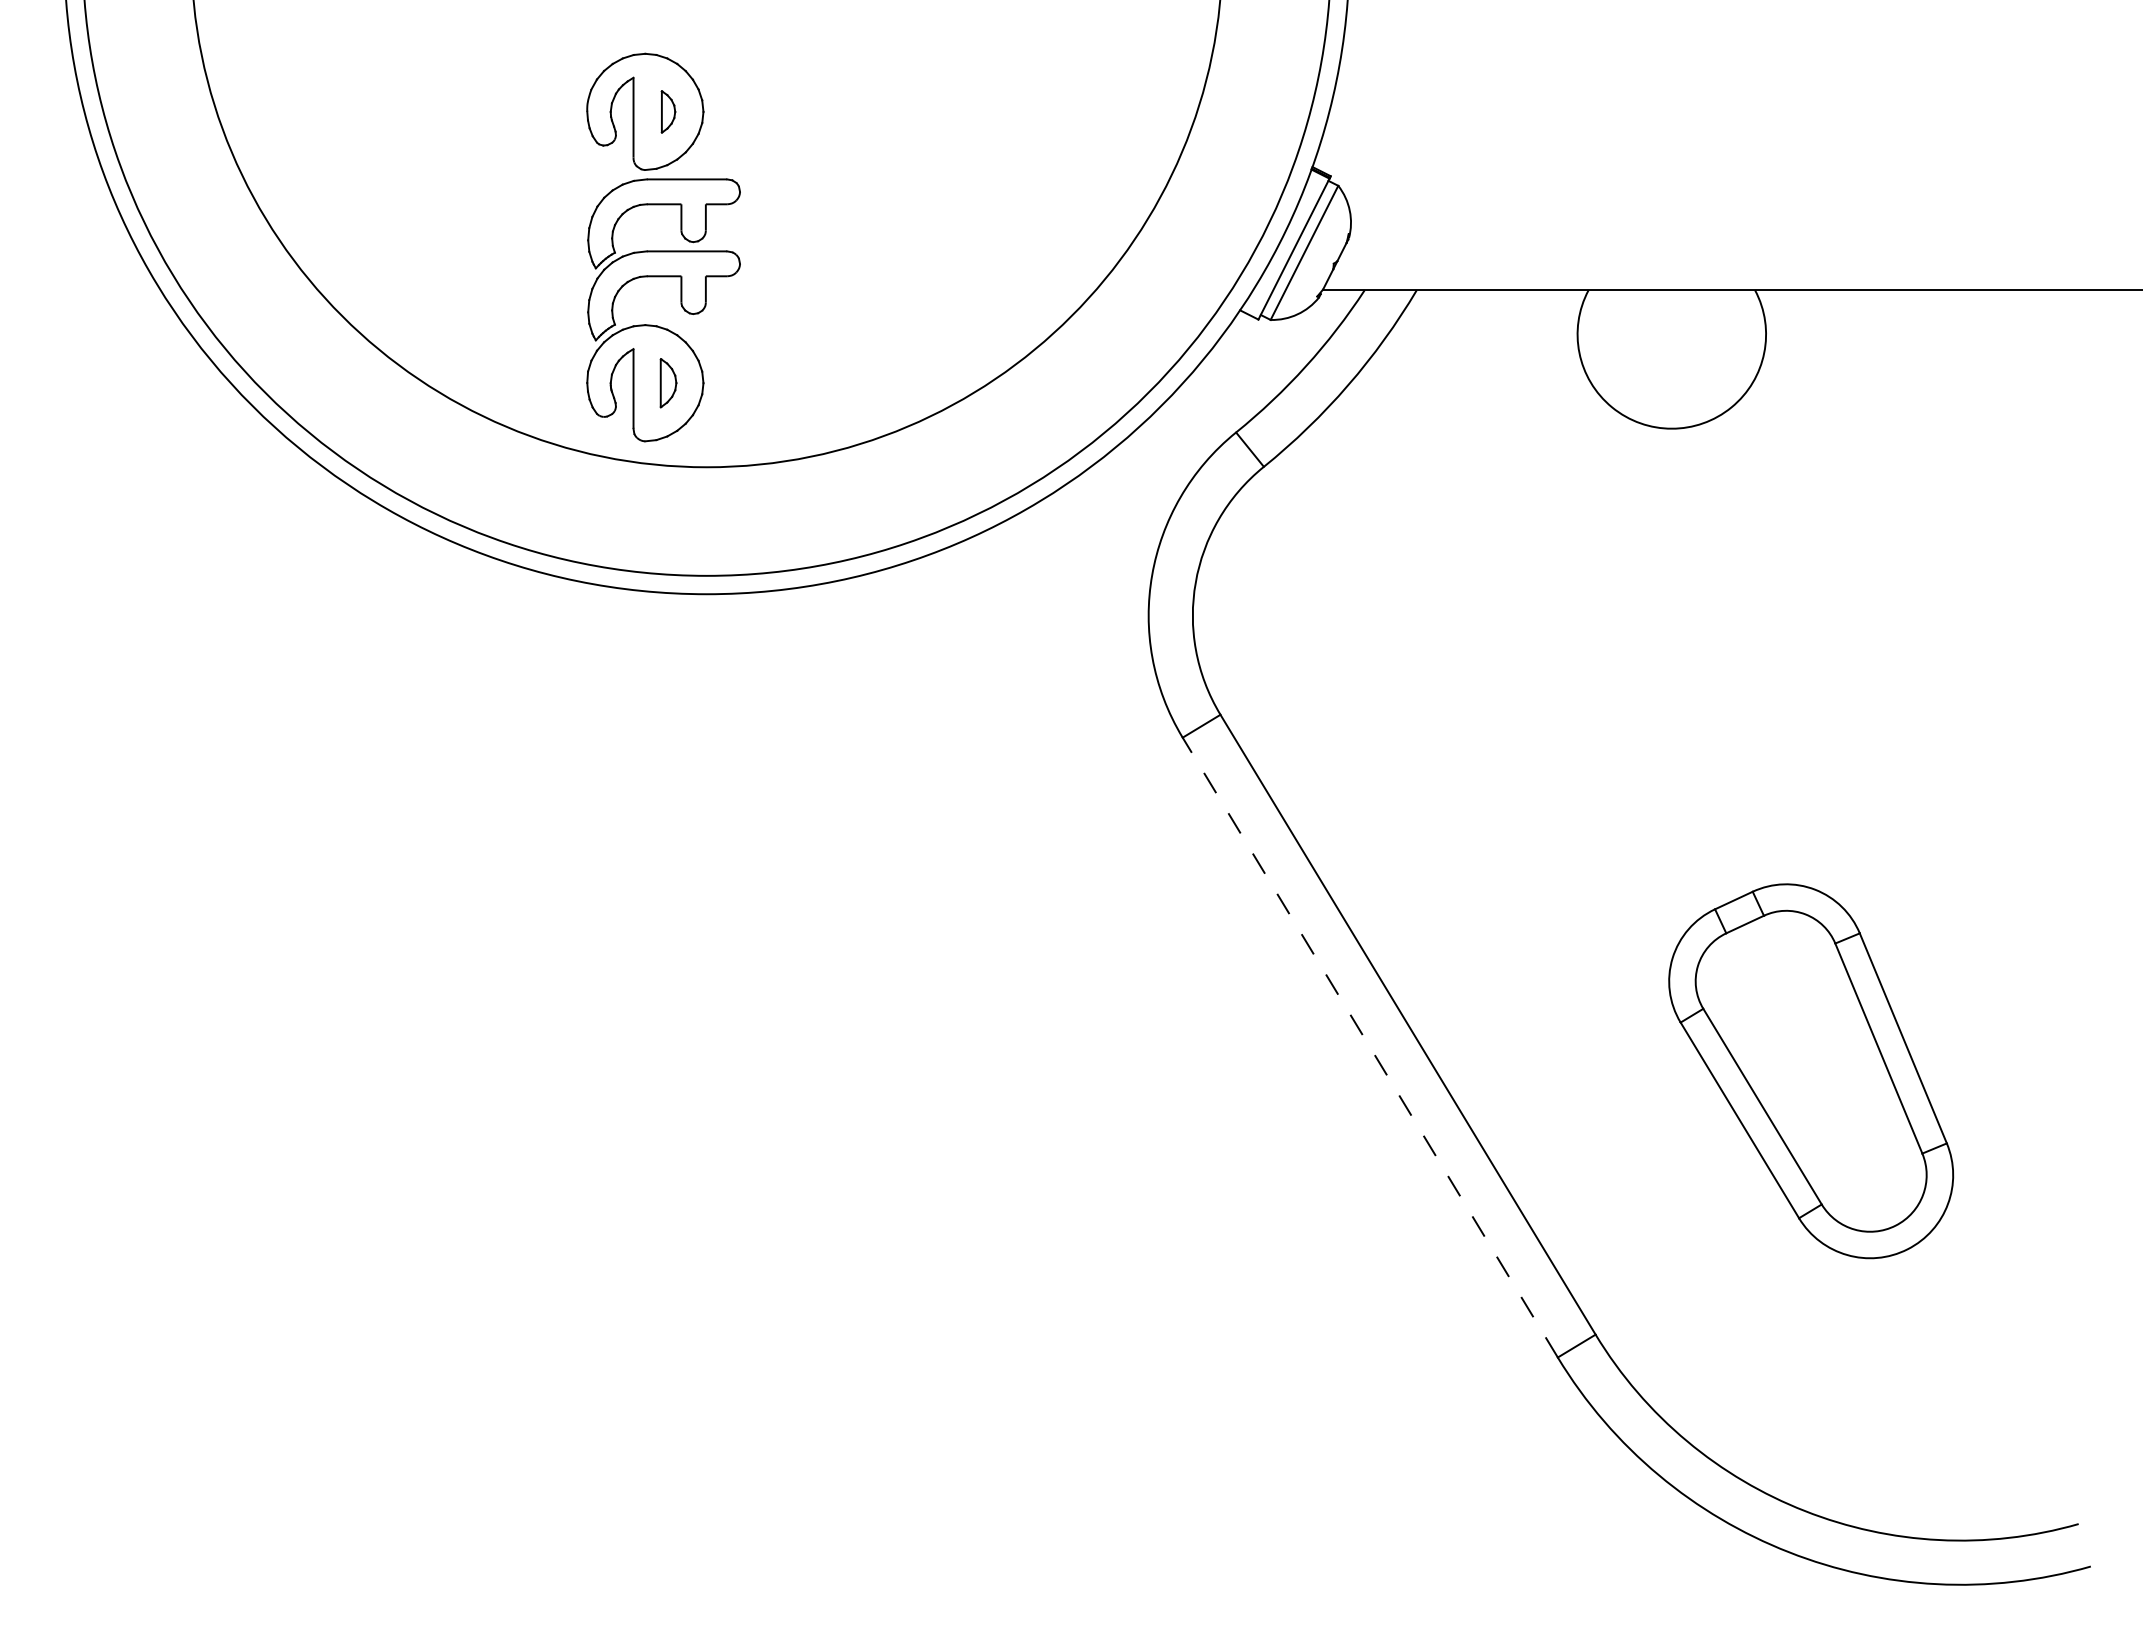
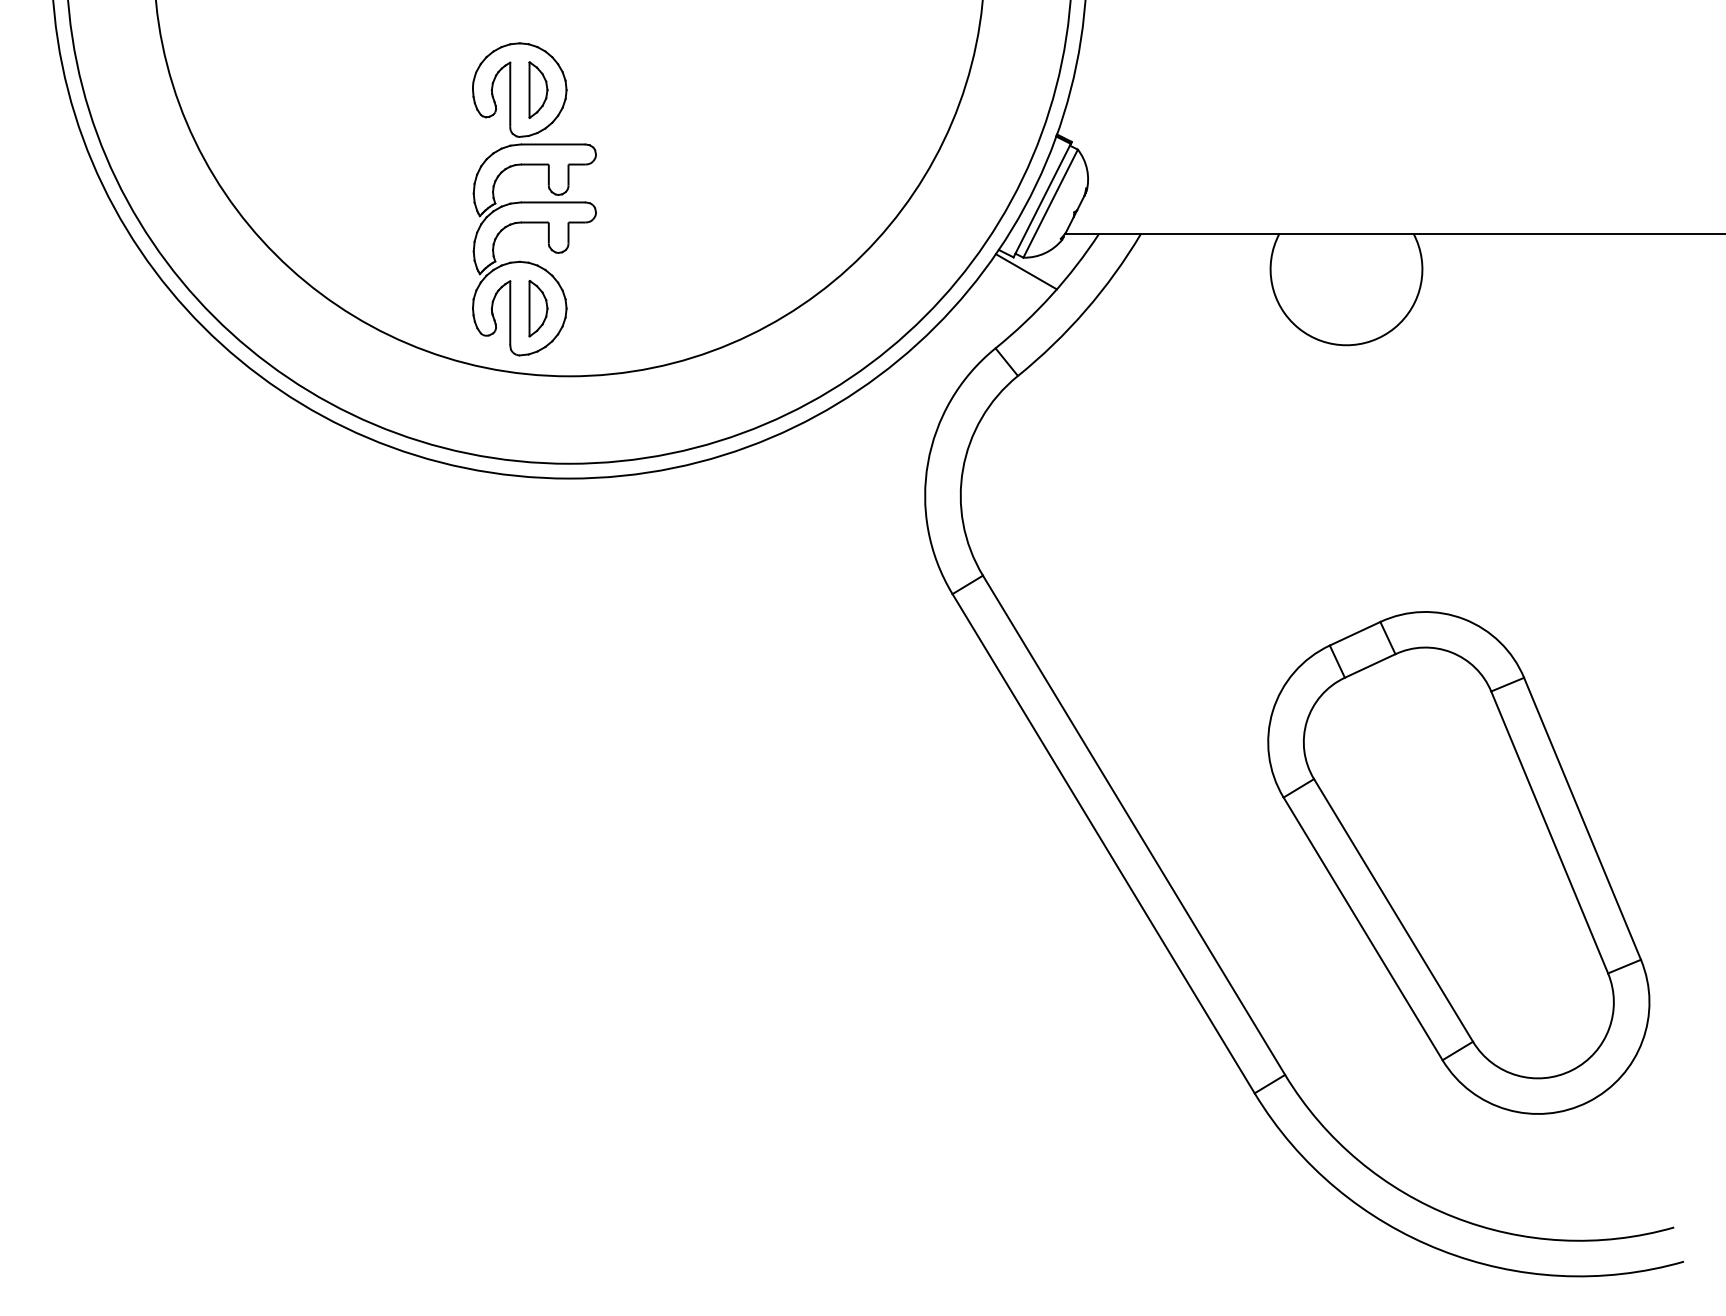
part: (668, 111) -> (538, 89), size x1.67
line: (1274, 337) -> (1026, 271), added
part: (668, 382) -> (538, 308), size x1.43
line: (1370, 1047) -> (1103, 843), dashed -> solid
part: (1810, 1070) -> (1458, 862), size x1.67

